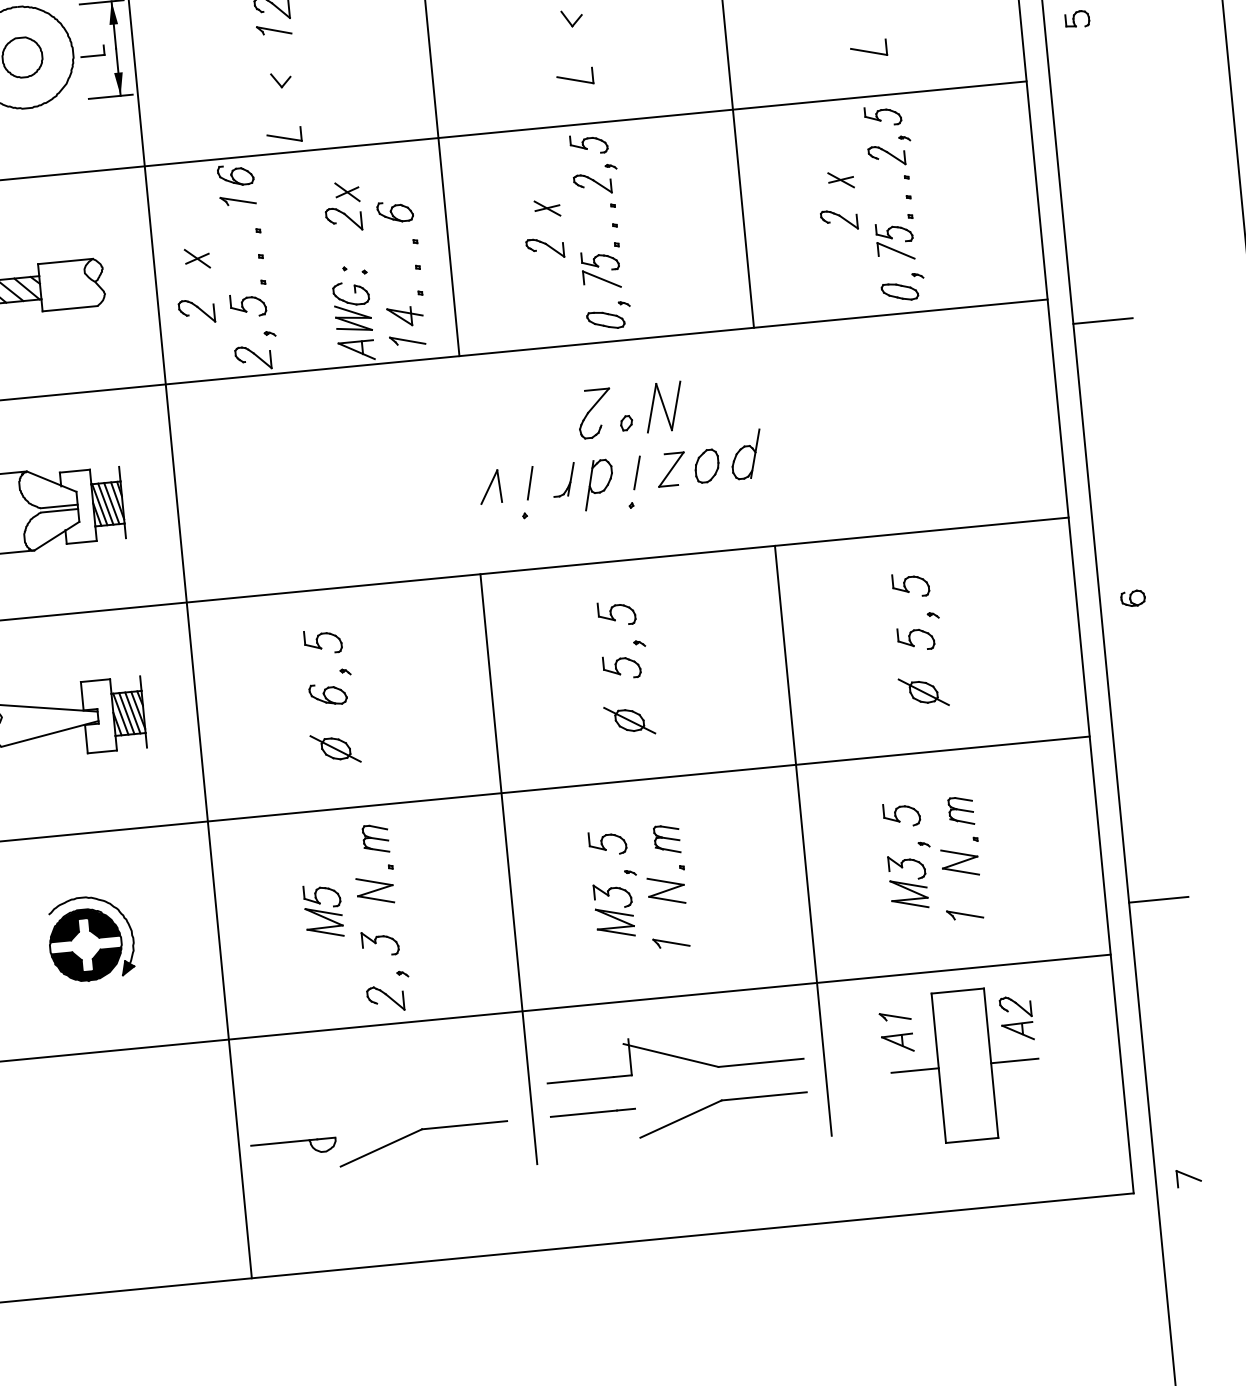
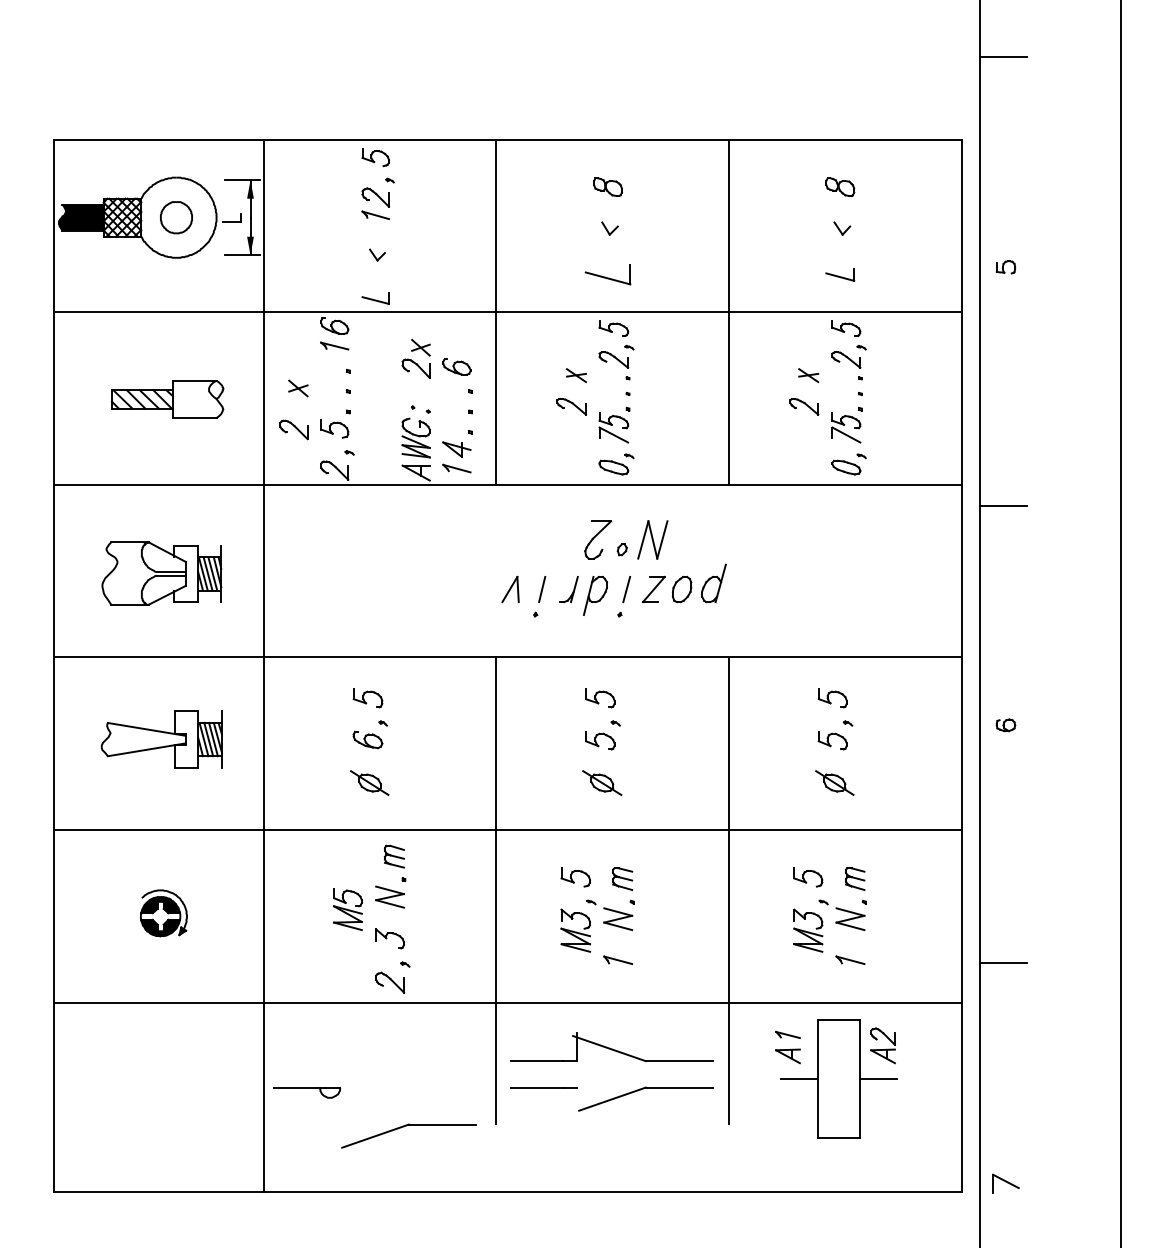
part: (574, 76) -> (607, 274), size x1.6
part: (90, 938) -> (163, 913), size x0.7
part: (417, 1133) -> (404, 1127), moved
part: (1188, 1177) -> (1005, 1183), size x1.4

